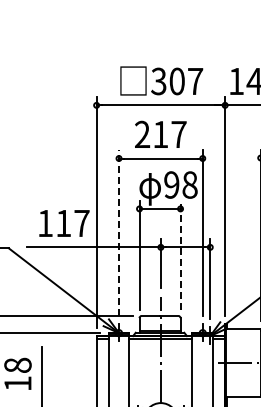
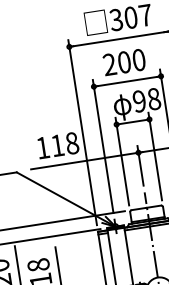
text: (169, 134) -> (131, 61), 217 -> 200
text: (81, 223) -> (71, 143), 117 -> 118
line: (119, 233) -> (103, 146), dashed -> solid
line: (180, 255) -> (155, 156), dashed -> solid

